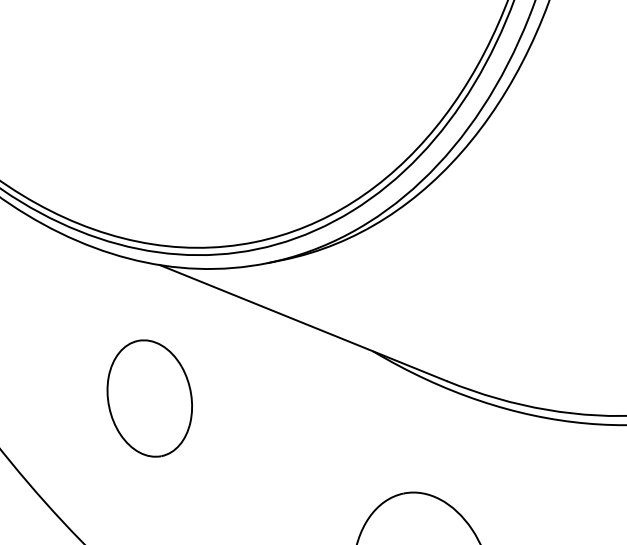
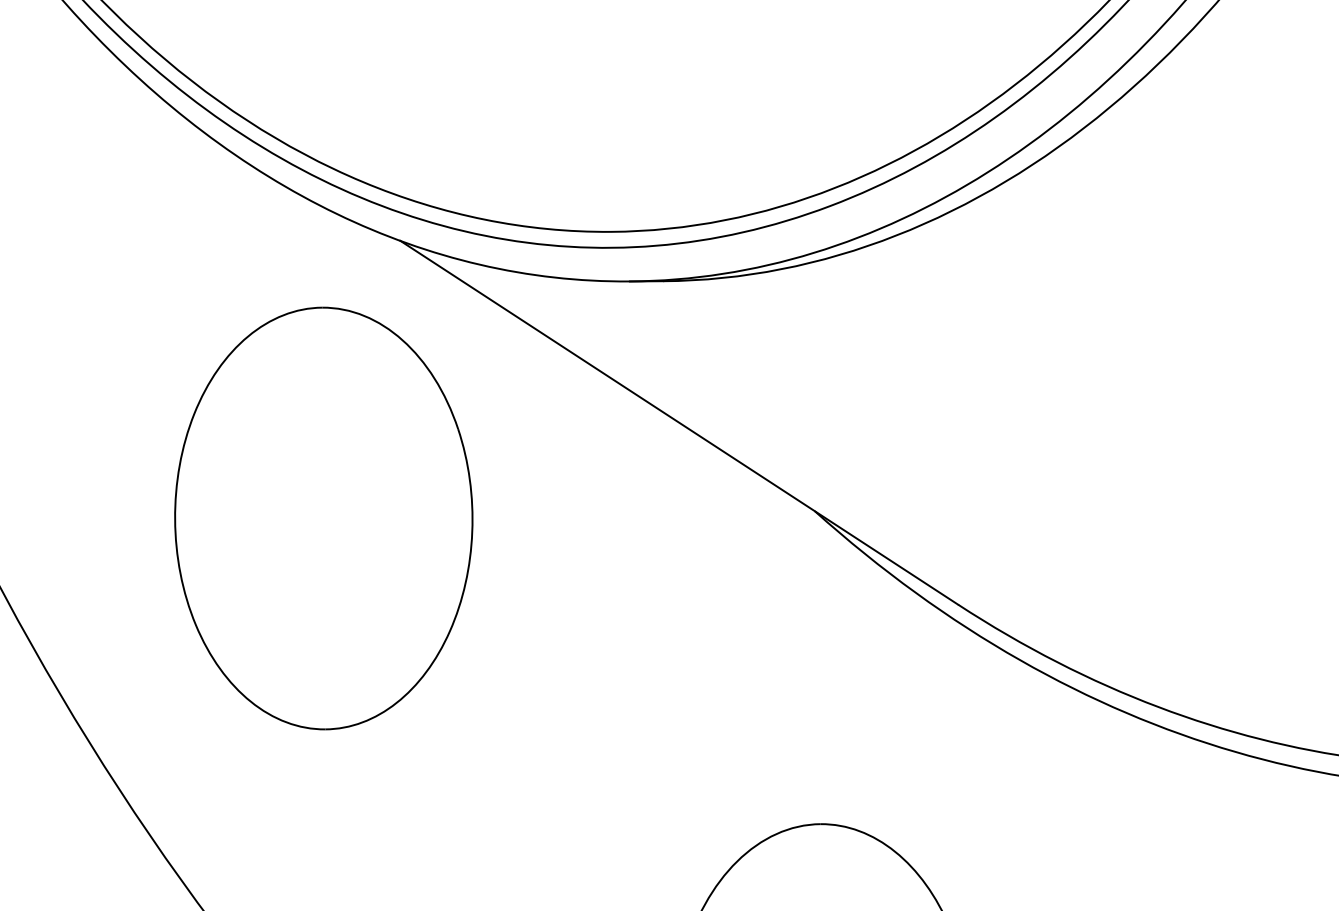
part: (149, 398) -> (323, 518), size x1.67

